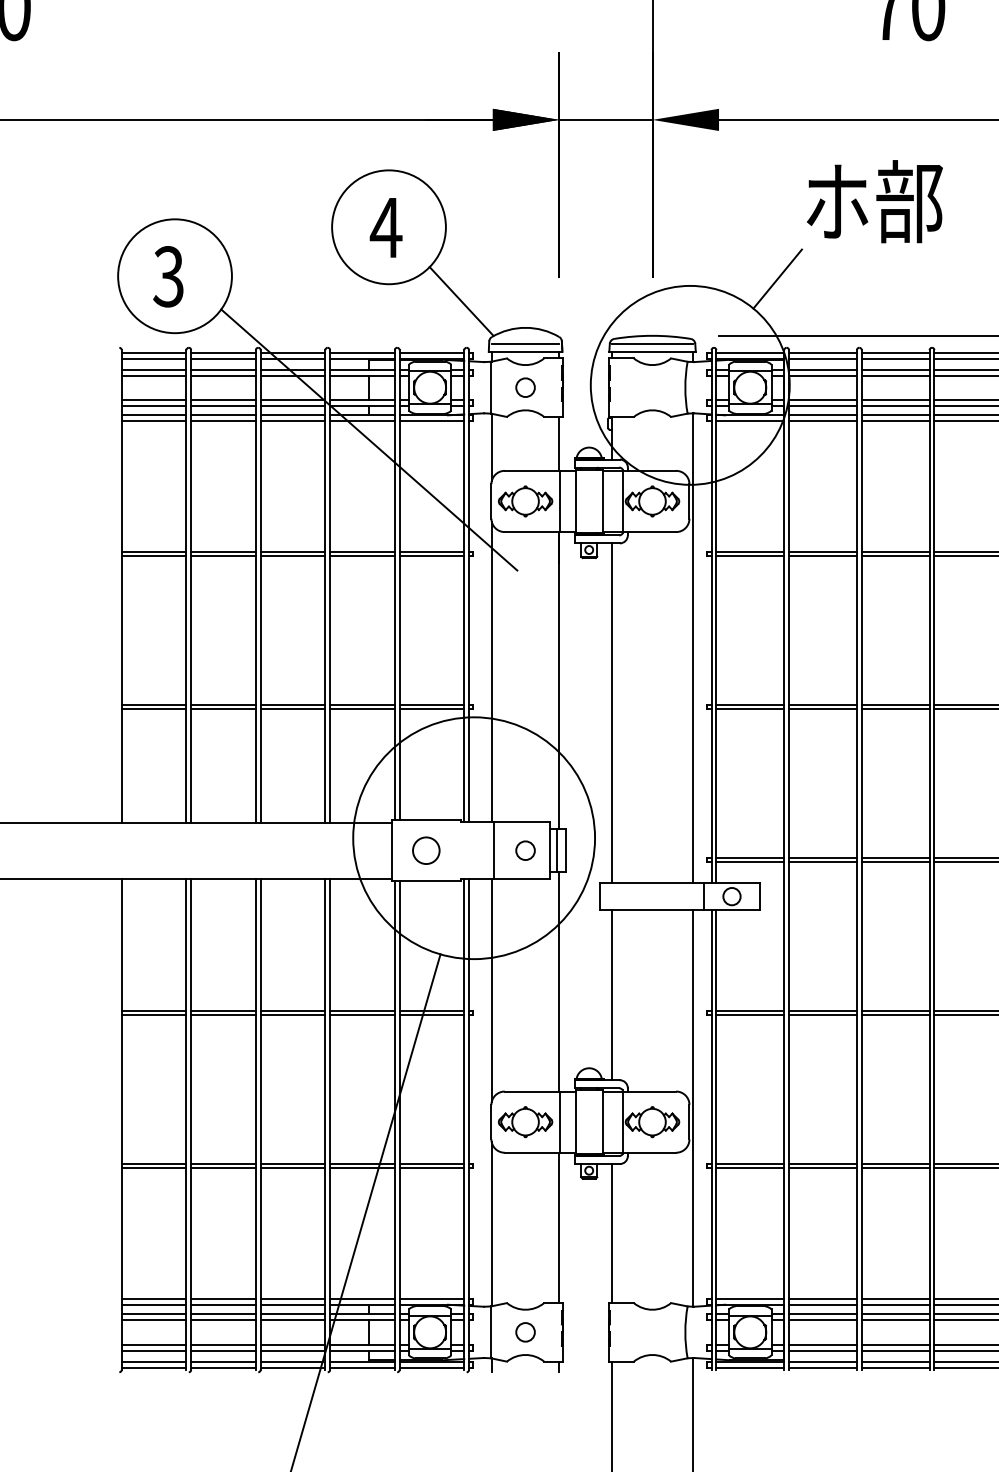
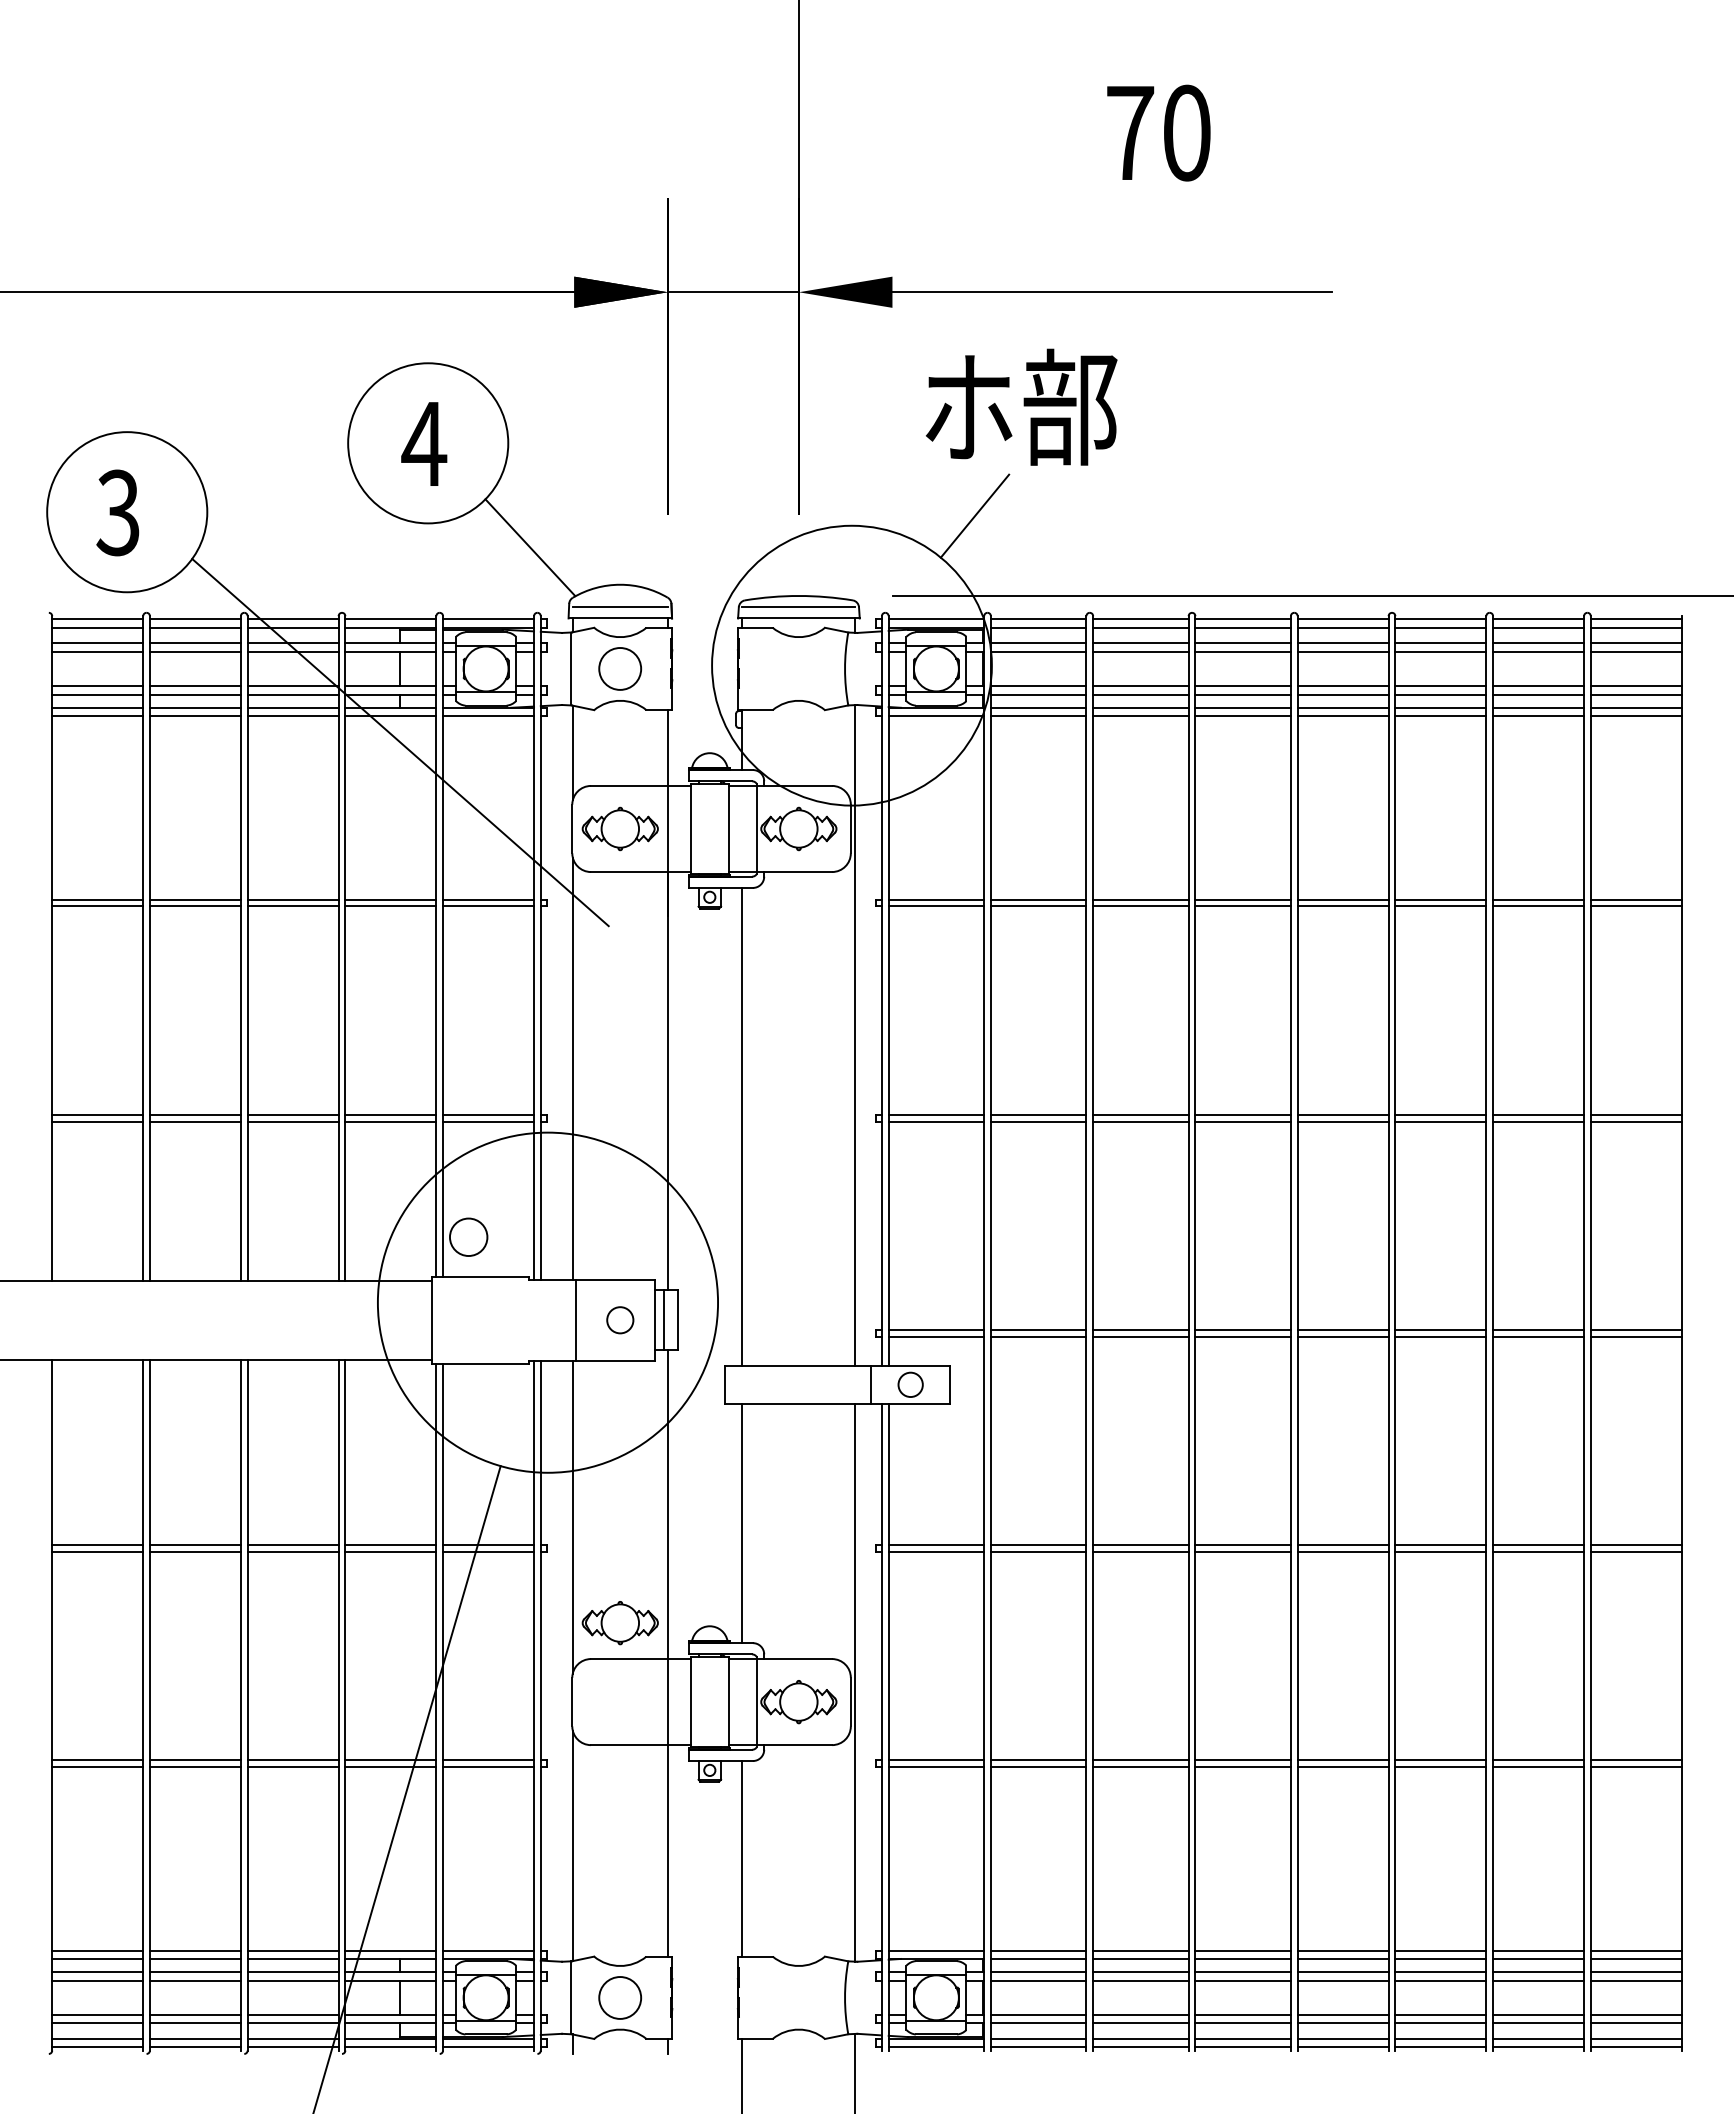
text: (874, 201) -> (1021, 406), moved
circle: (525, 387) -> (620, 668), size x1.6
circle: (426, 850) -> (468, 1236), moved
part: (524, 1122) -> (619, 1623), moved
circle: (525, 1332) -> (620, 1997), size x1.6

